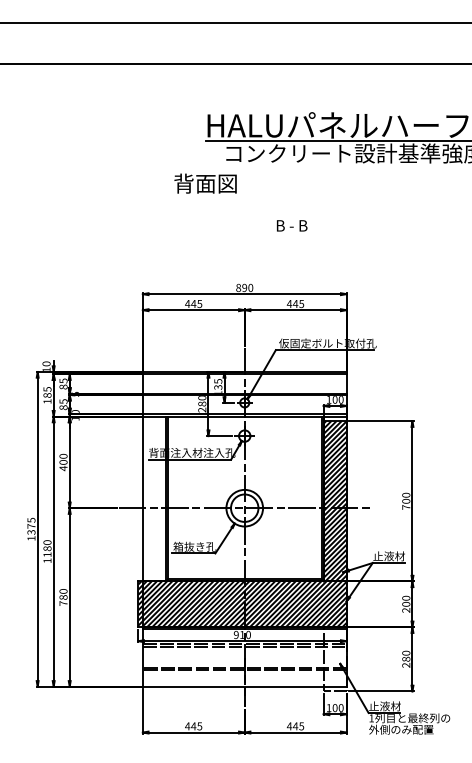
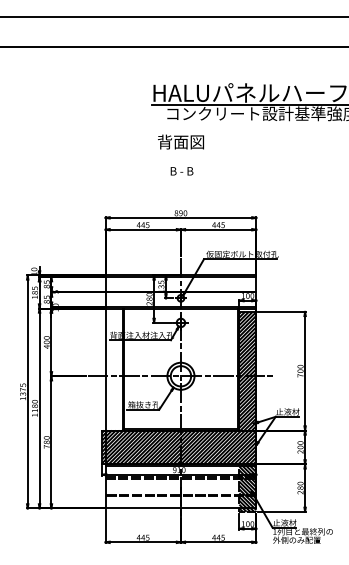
text: (204, 182) -> (180, 141), moved
text: (291, 226) -> (181, 171), moved
hatch: (334, 658) -> (247, 487), added

